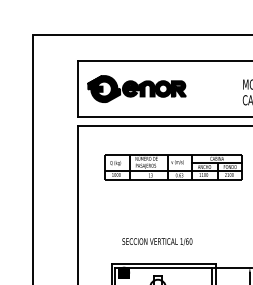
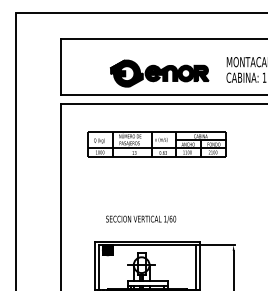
part: (136, 88) -> (159, 73), moved

